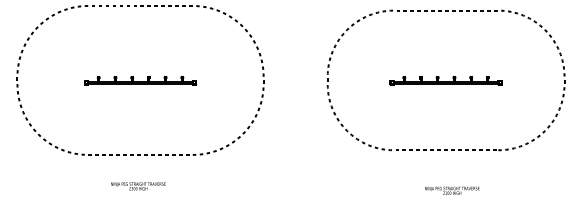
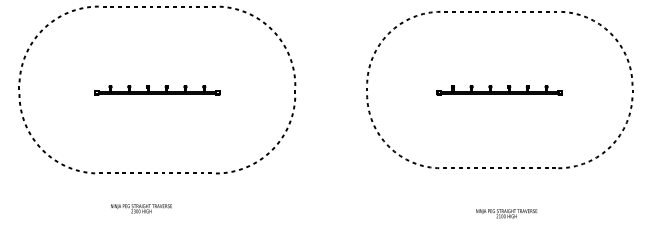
text: (138, 186) -> (141, 208), moved

